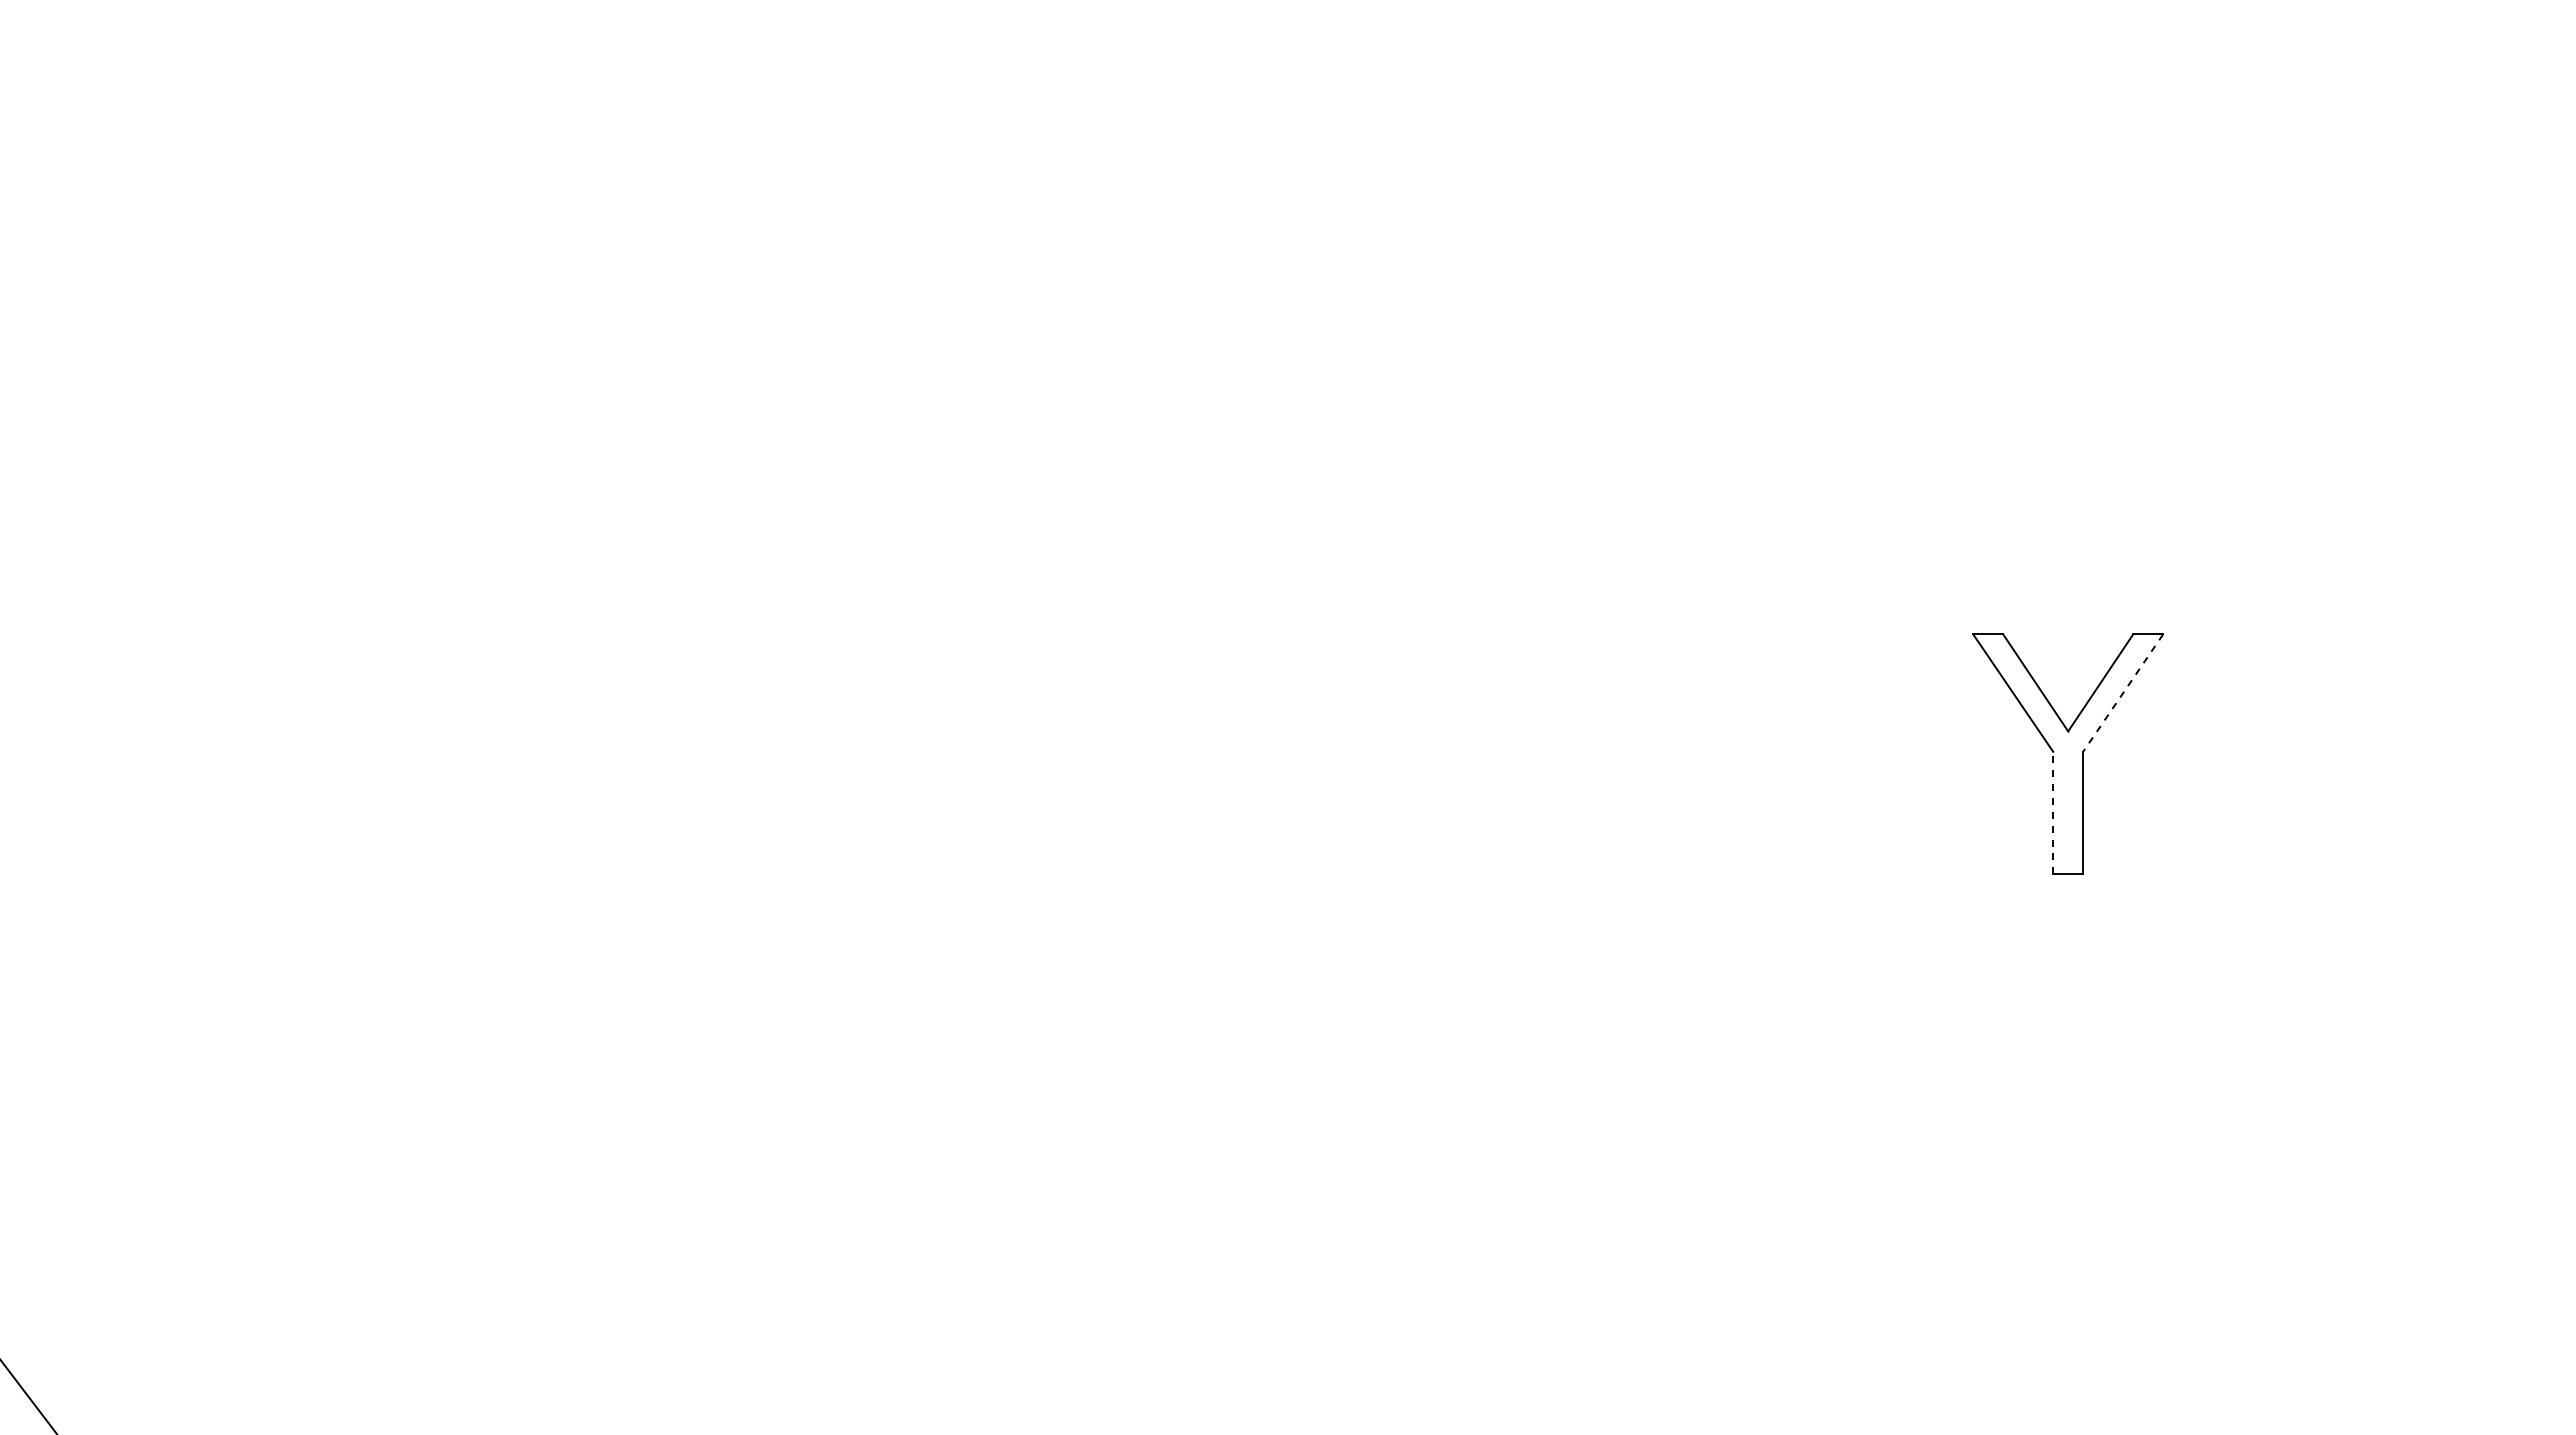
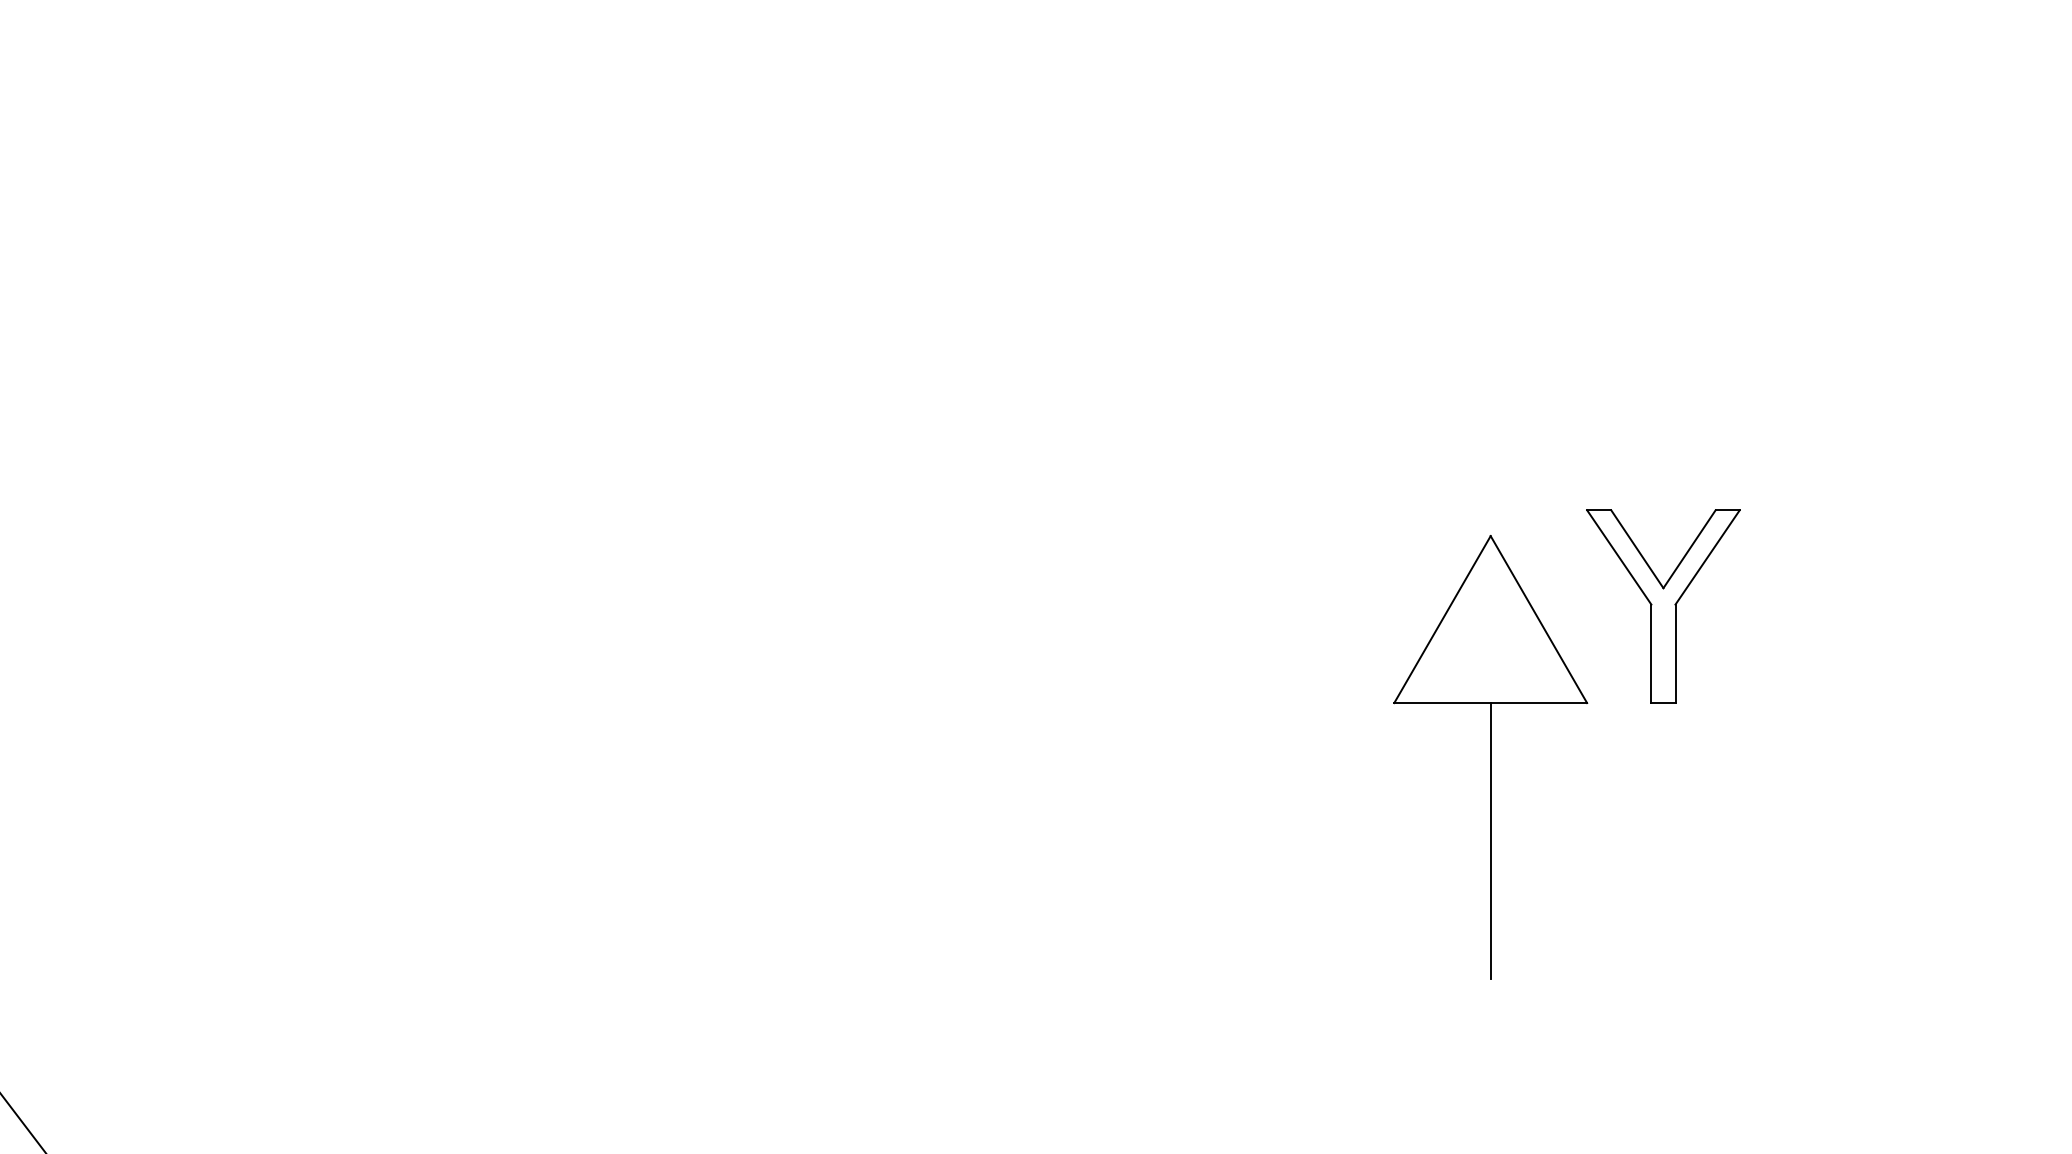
line: (2123, 693) -> (1707, 557), dashed -> solid
line: (2053, 812) -> (1651, 653), dashed -> solid
part: (1853, 941) -> (1490, 757), added

